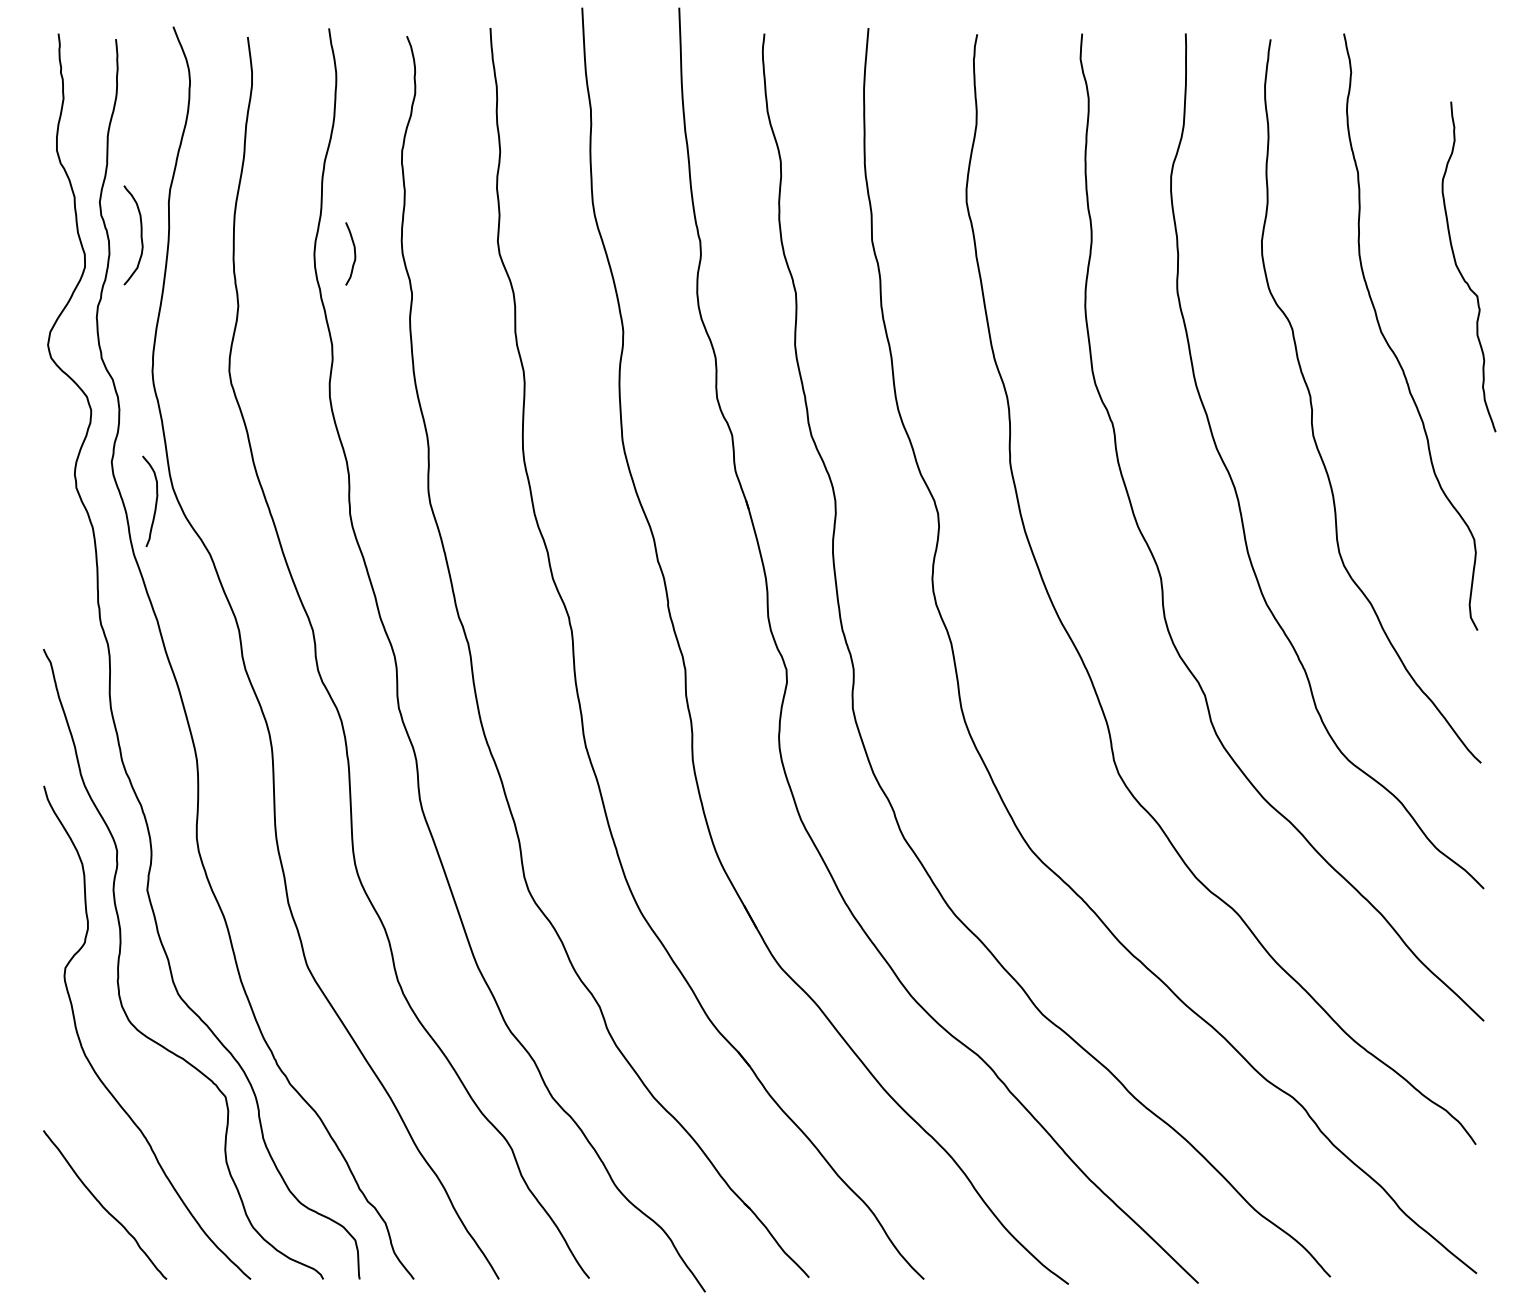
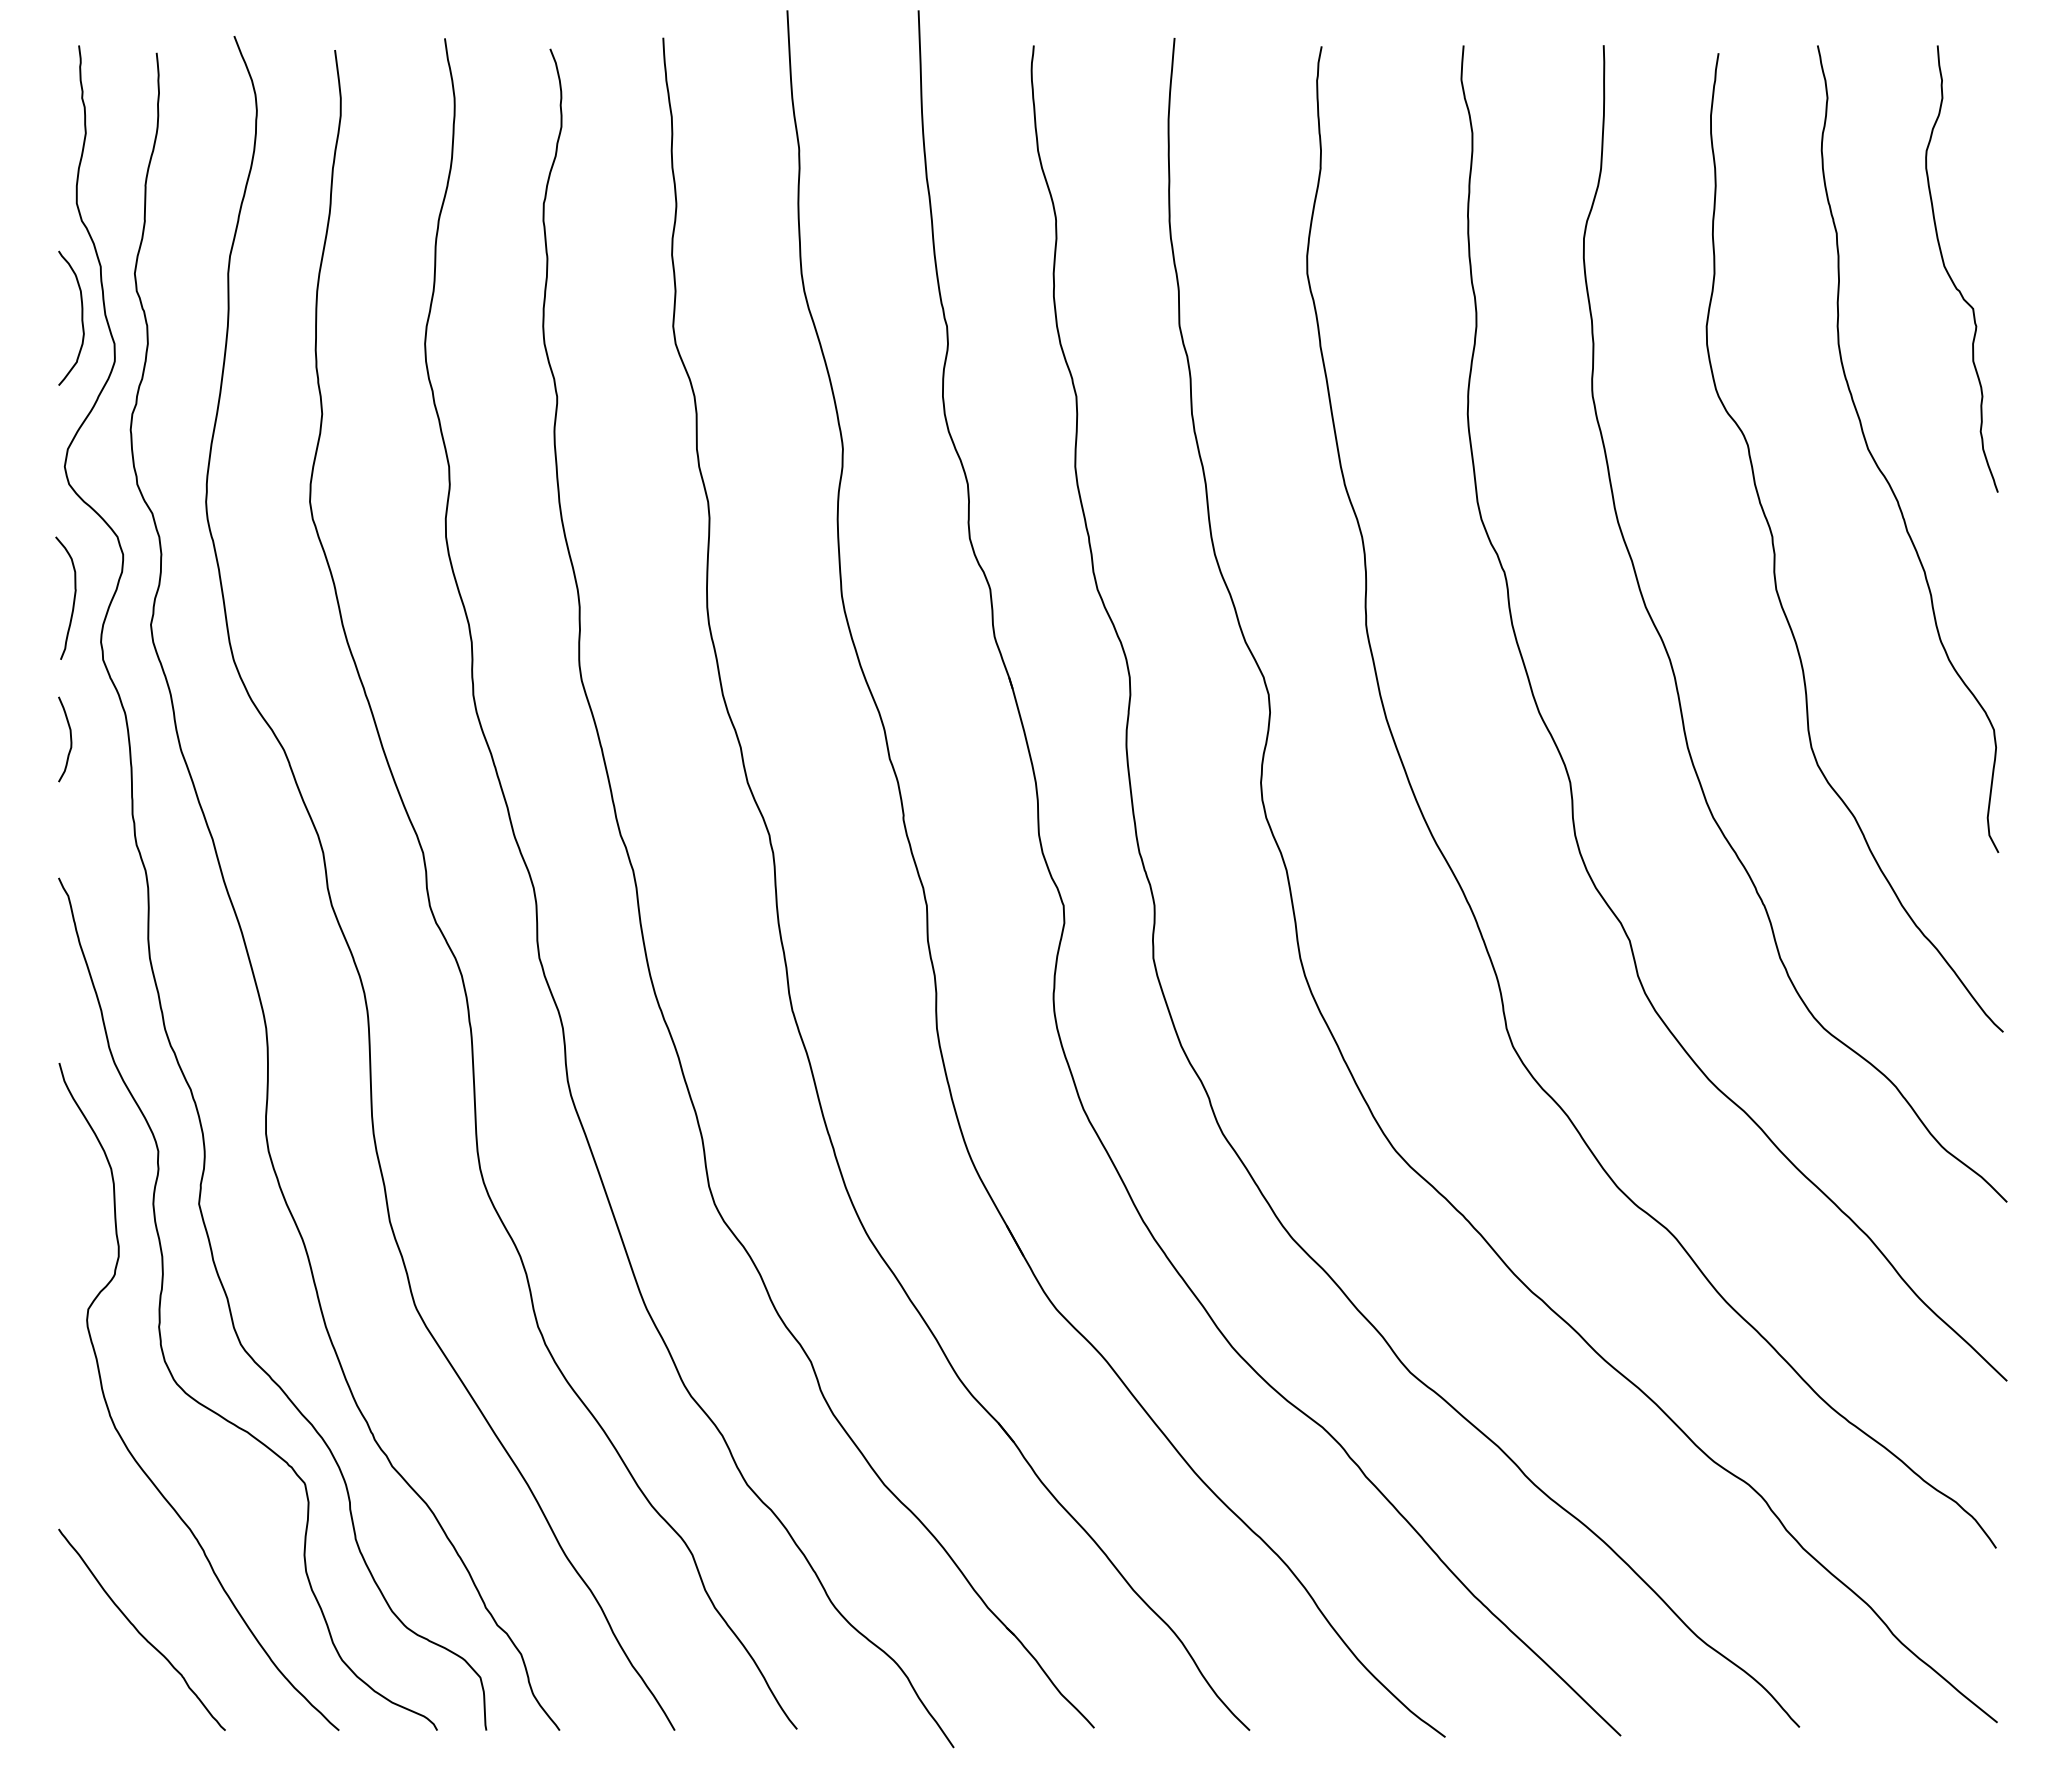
curve: (140, 234) -> (81, 317), moved
curve: (354, 253) -> (70, 739), moved
curve: (1459, 270) -> (1949, 273), moved
curve: (155, 500) -> (73, 597), moved

